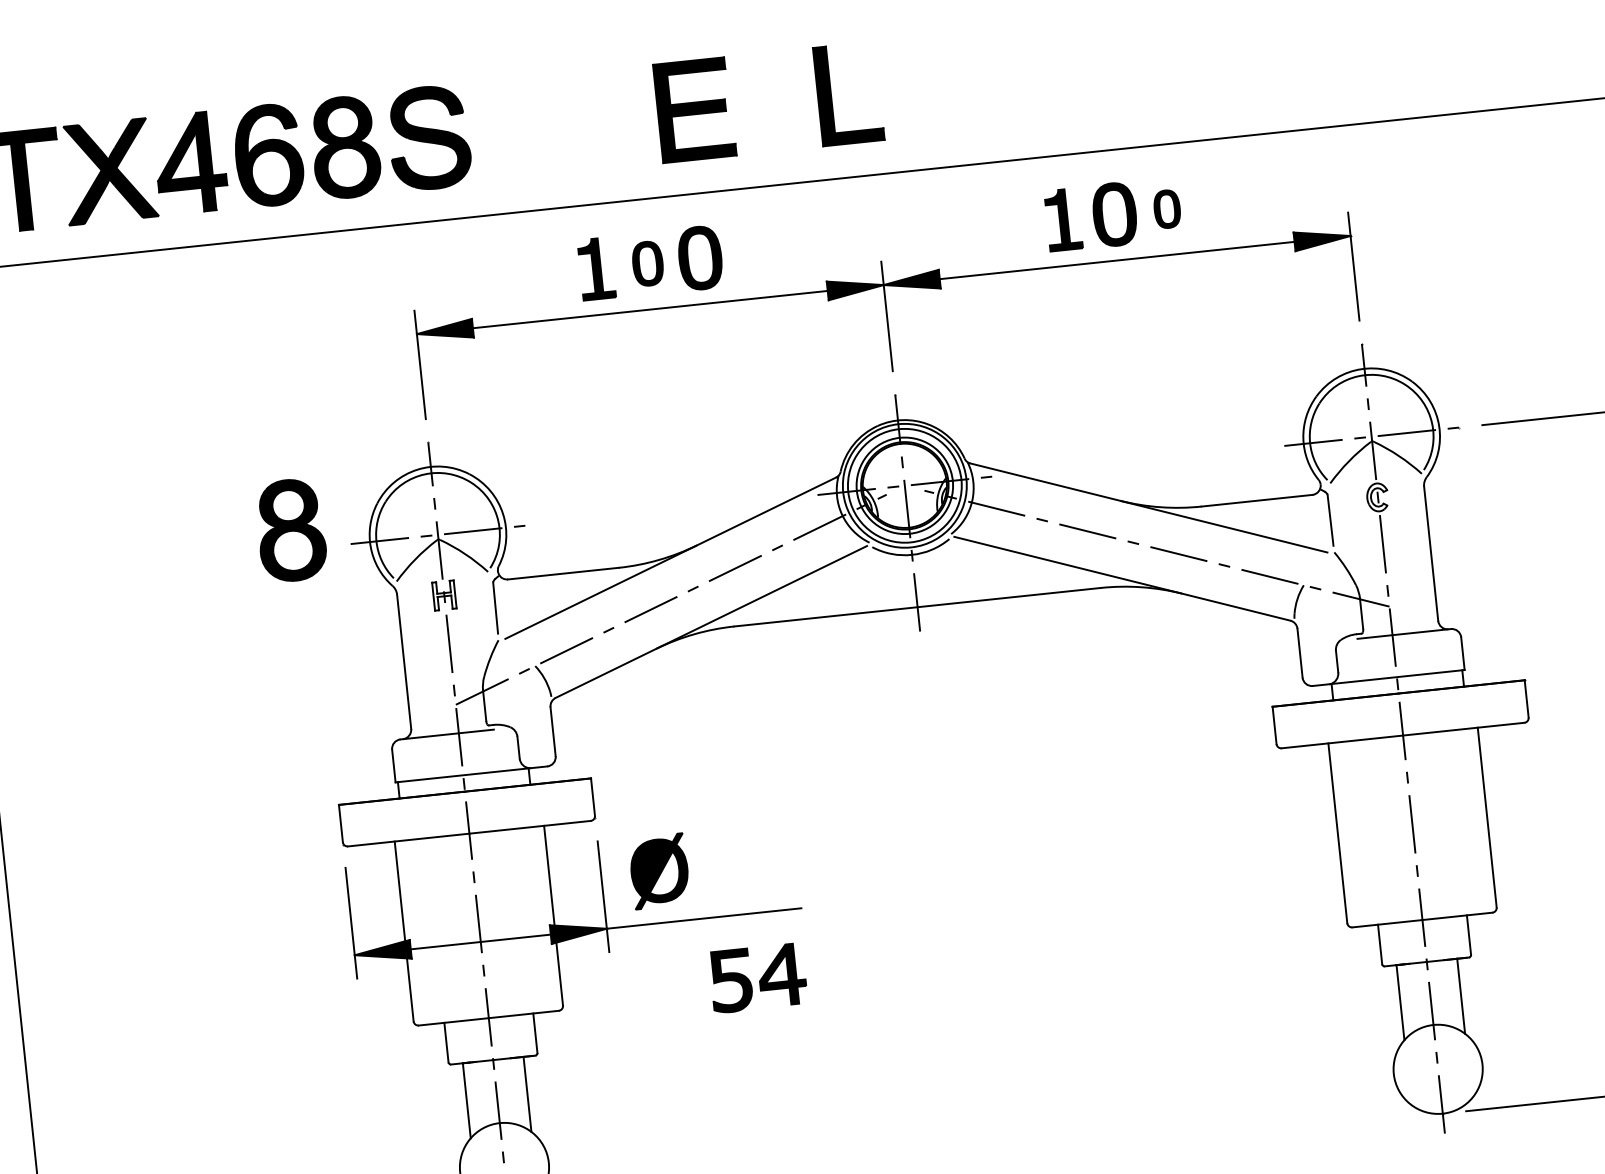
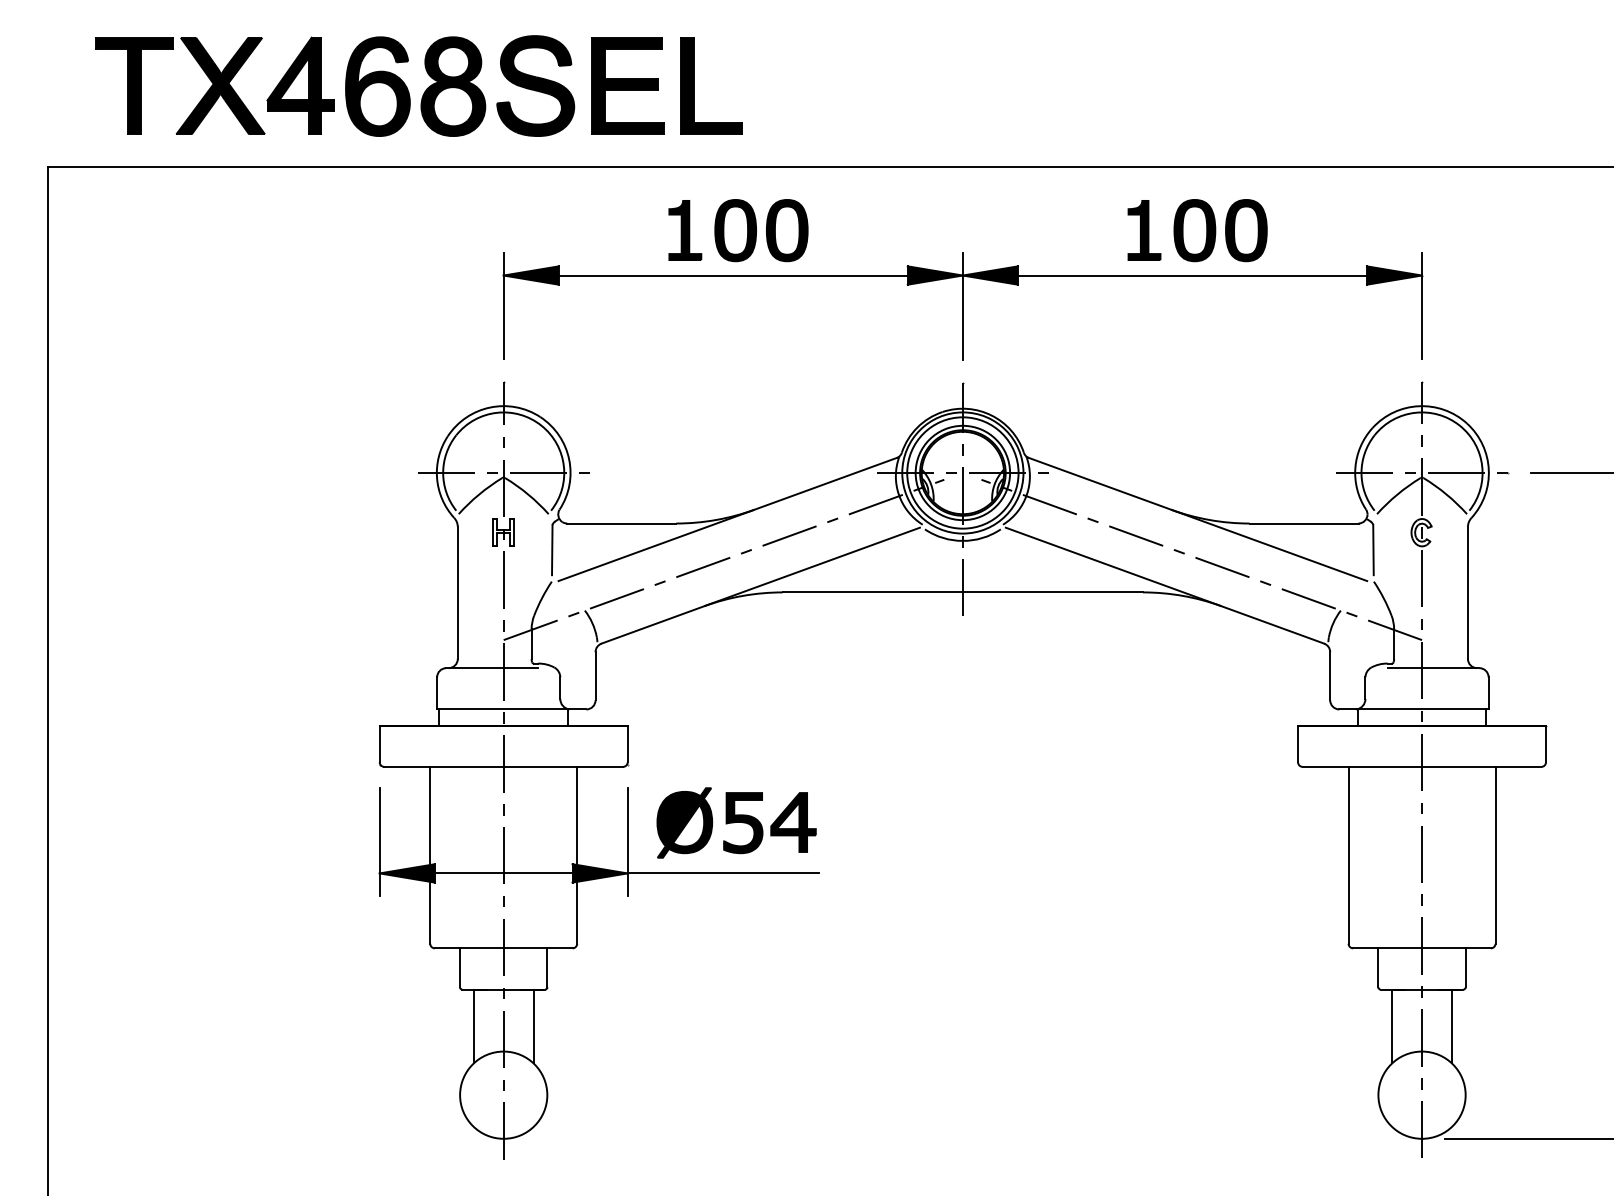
part: (831, 95) -> (694, 85), moved
part: (694, 109) -> (627, 85), moved
part: (1167, 208) -> (1246, 230), size x1.67
part: (647, 263) -> (735, 230), size x1.43
part: (291, 530) -> (361, 453), removed
part: (757, 978) -> (769, 823), moved

